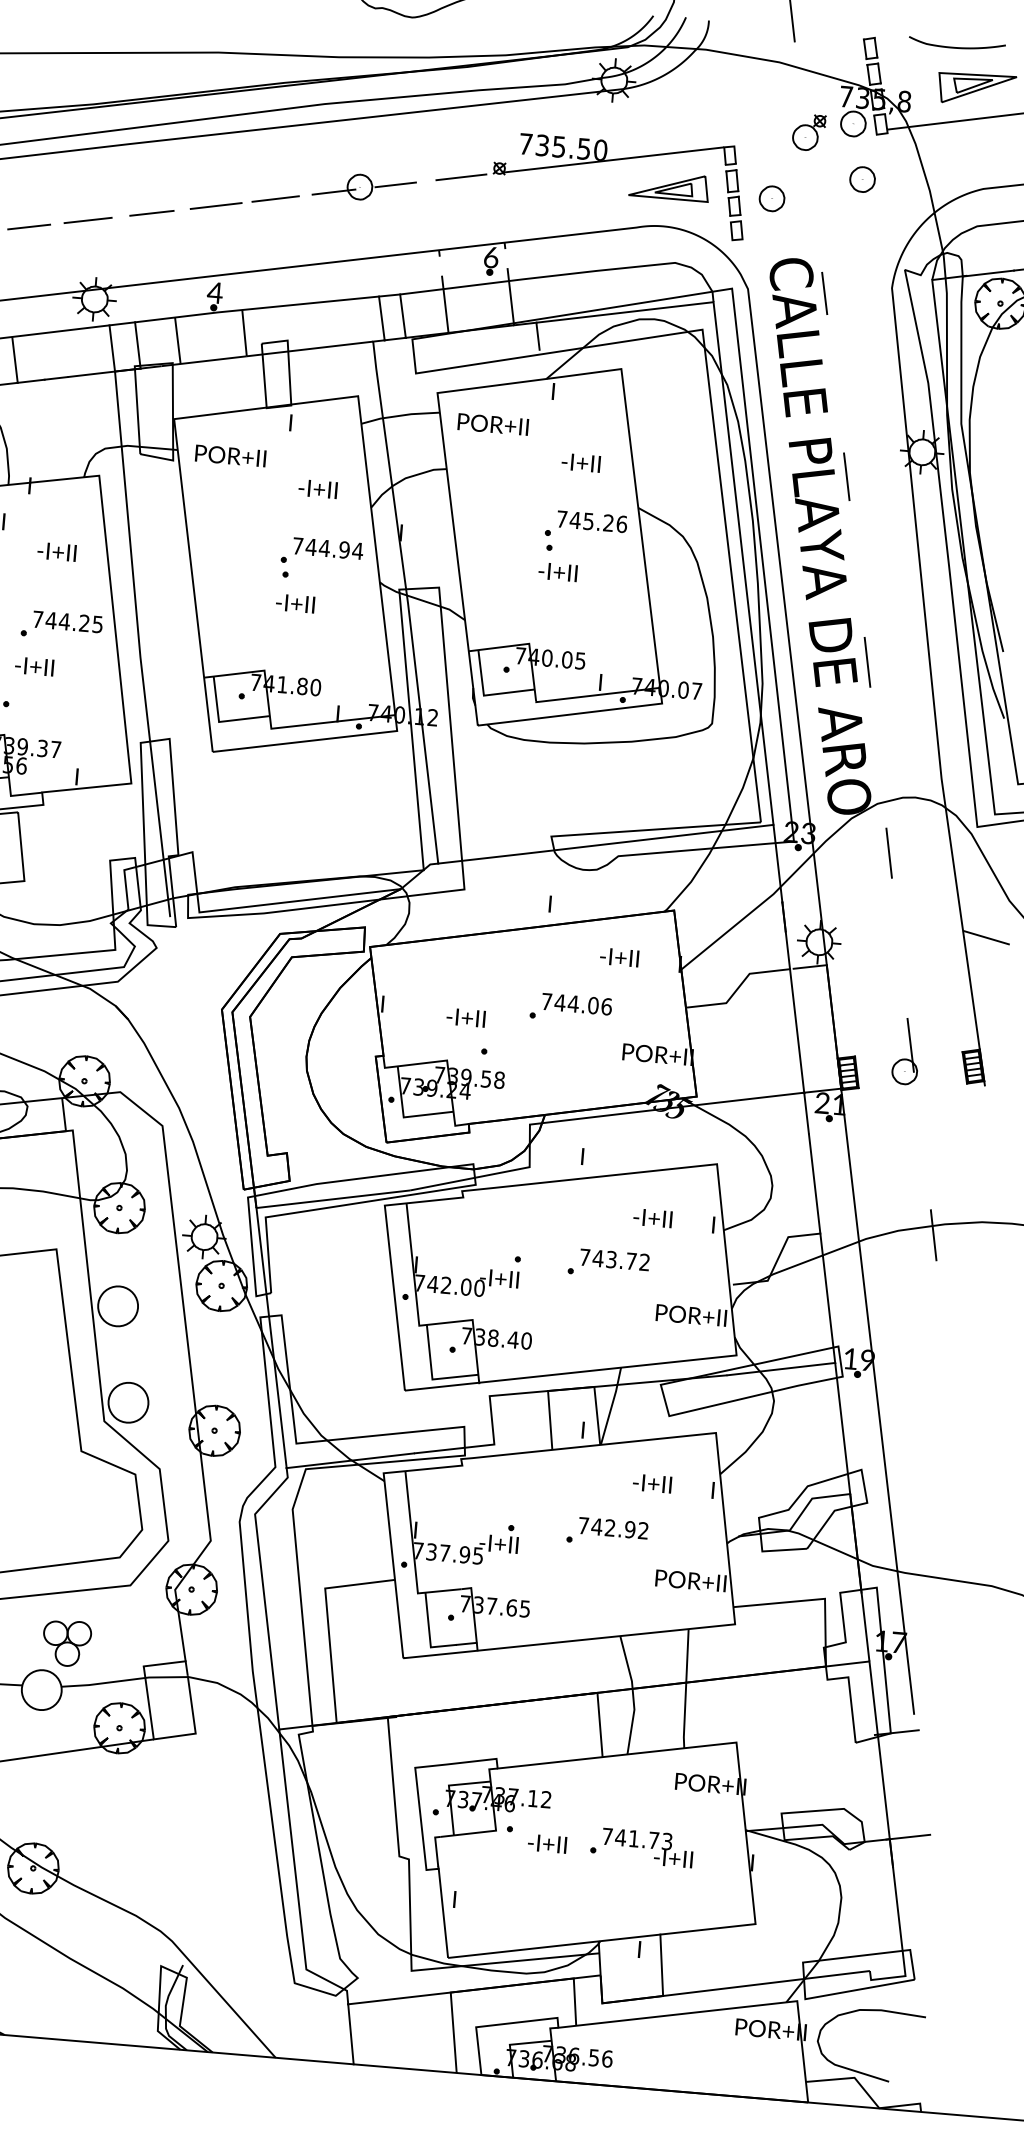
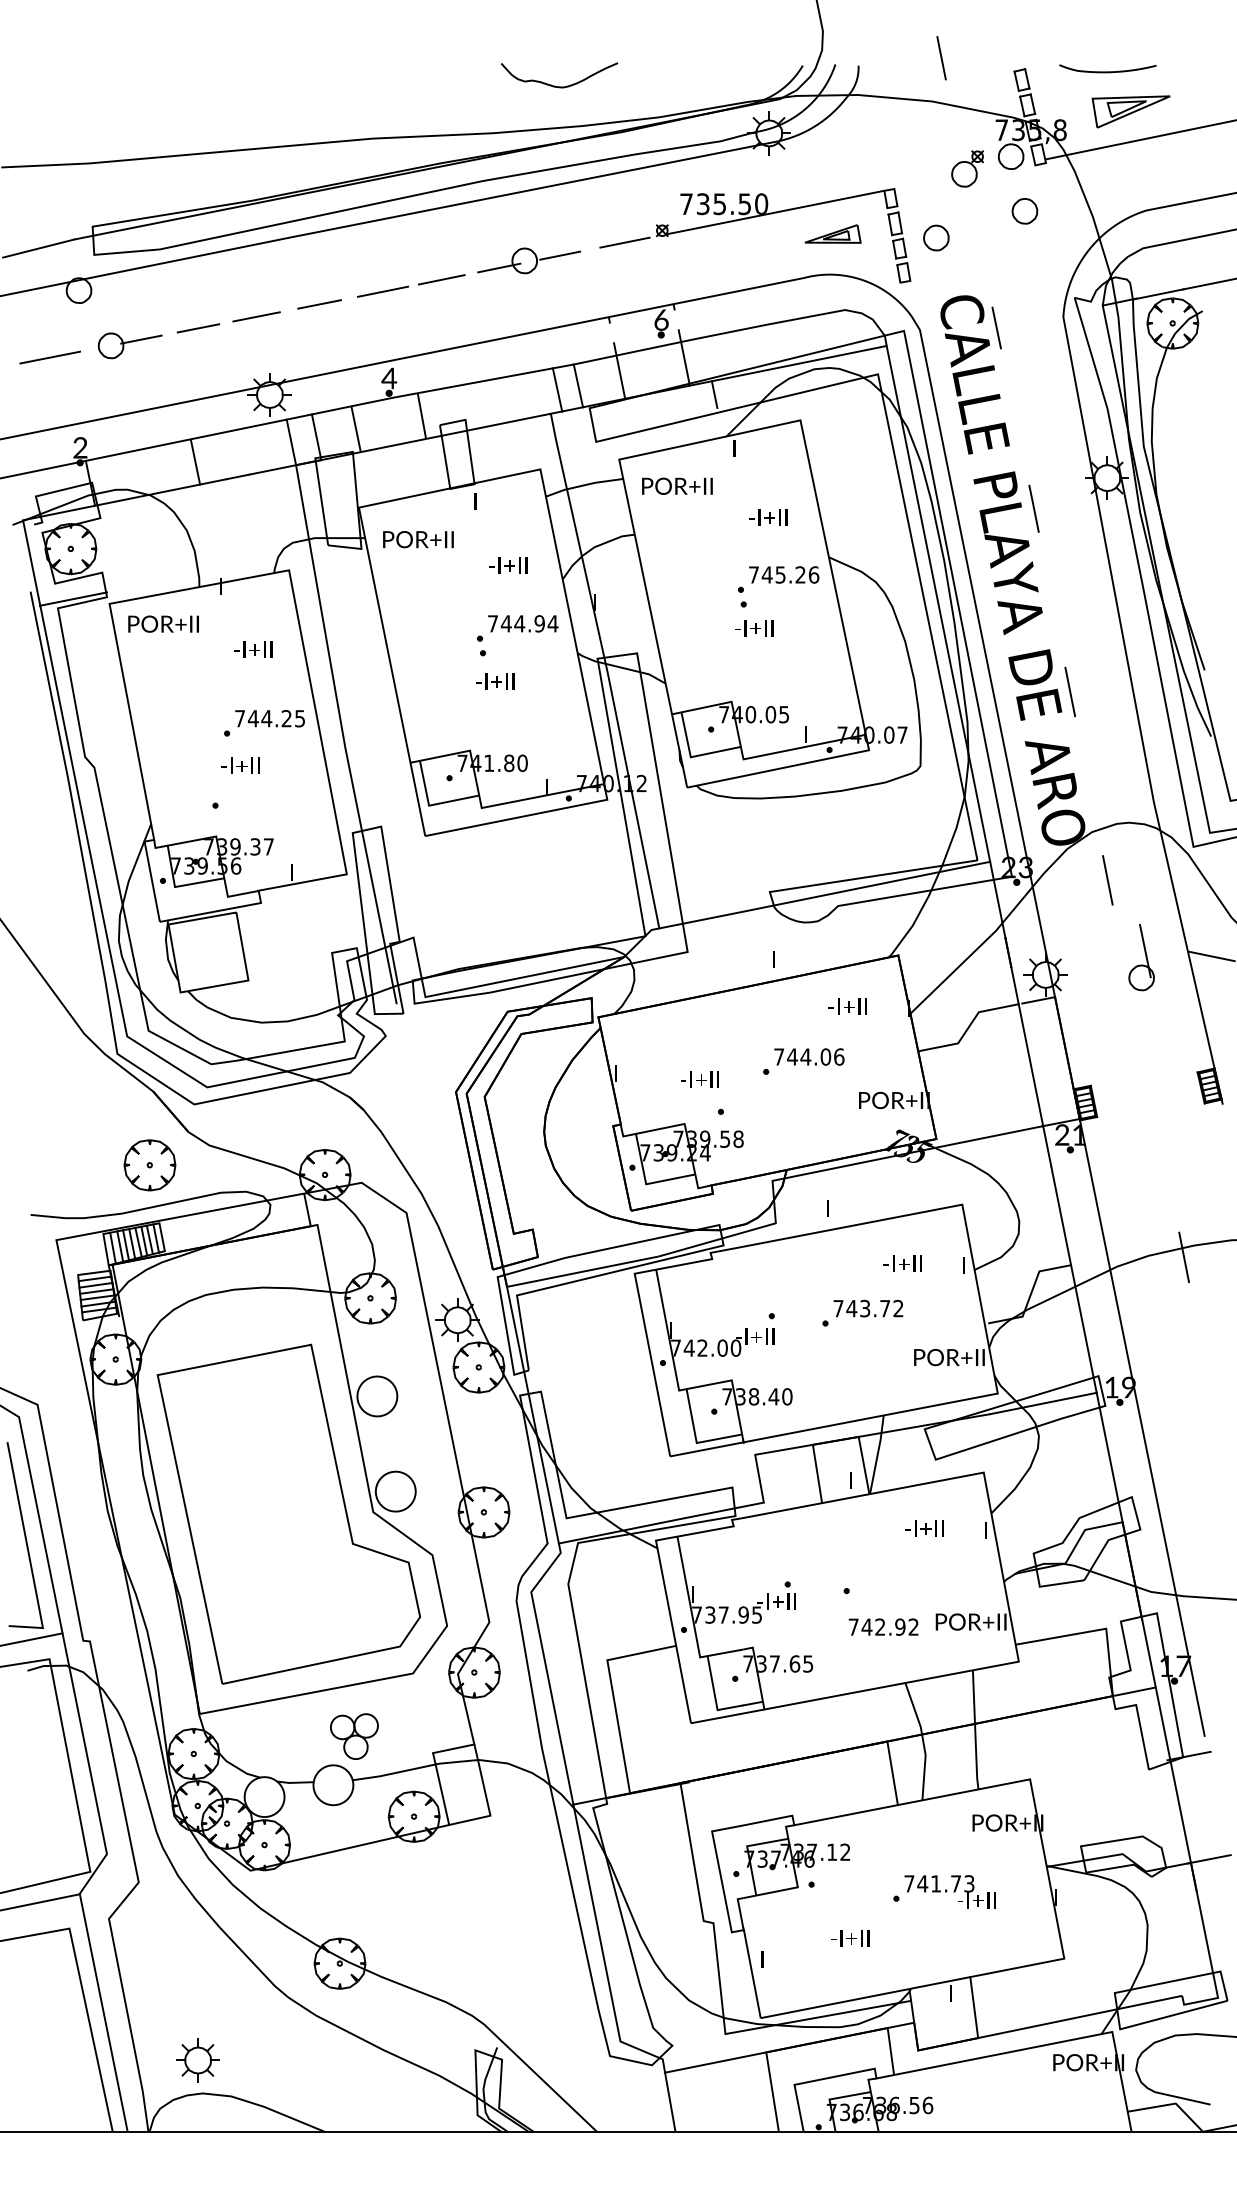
part: (668, 185) -> (832, 233), size x0.7
part: (906, 1051) -> (1141, 957), moved
text: (613, 1527) -> (883, 1626), moved
text: (547, 1844) -> (850, 1938), moved

